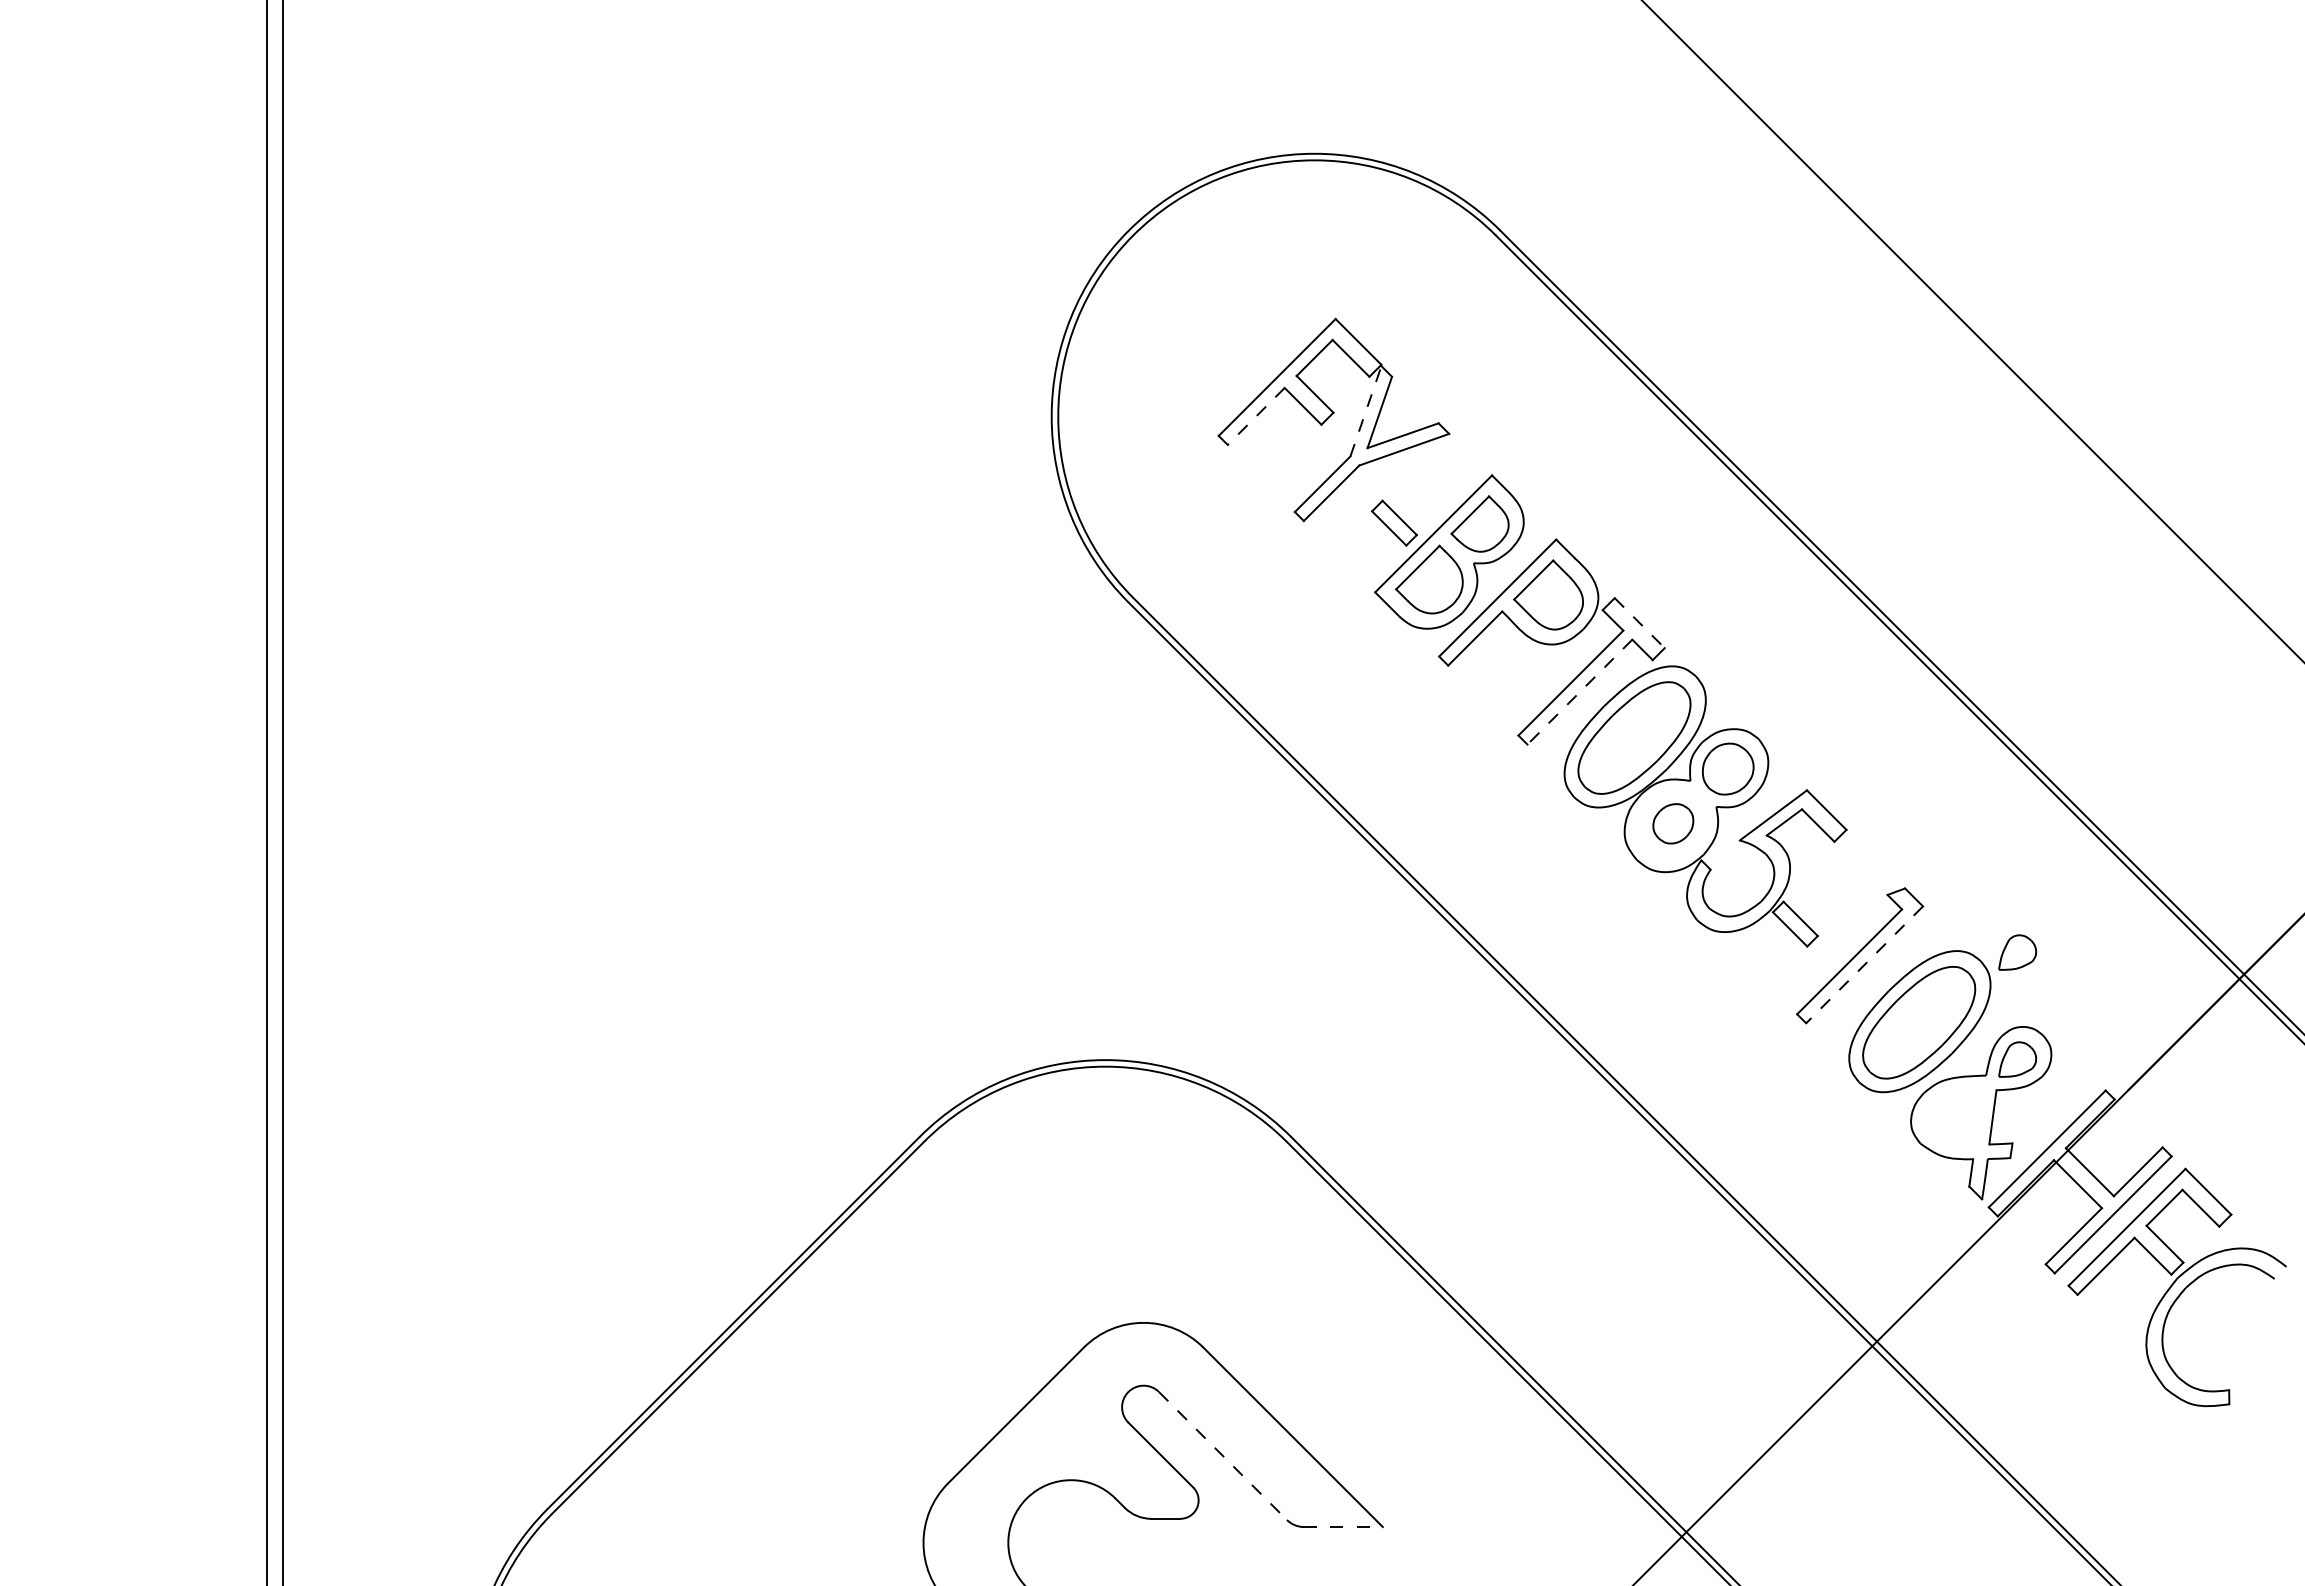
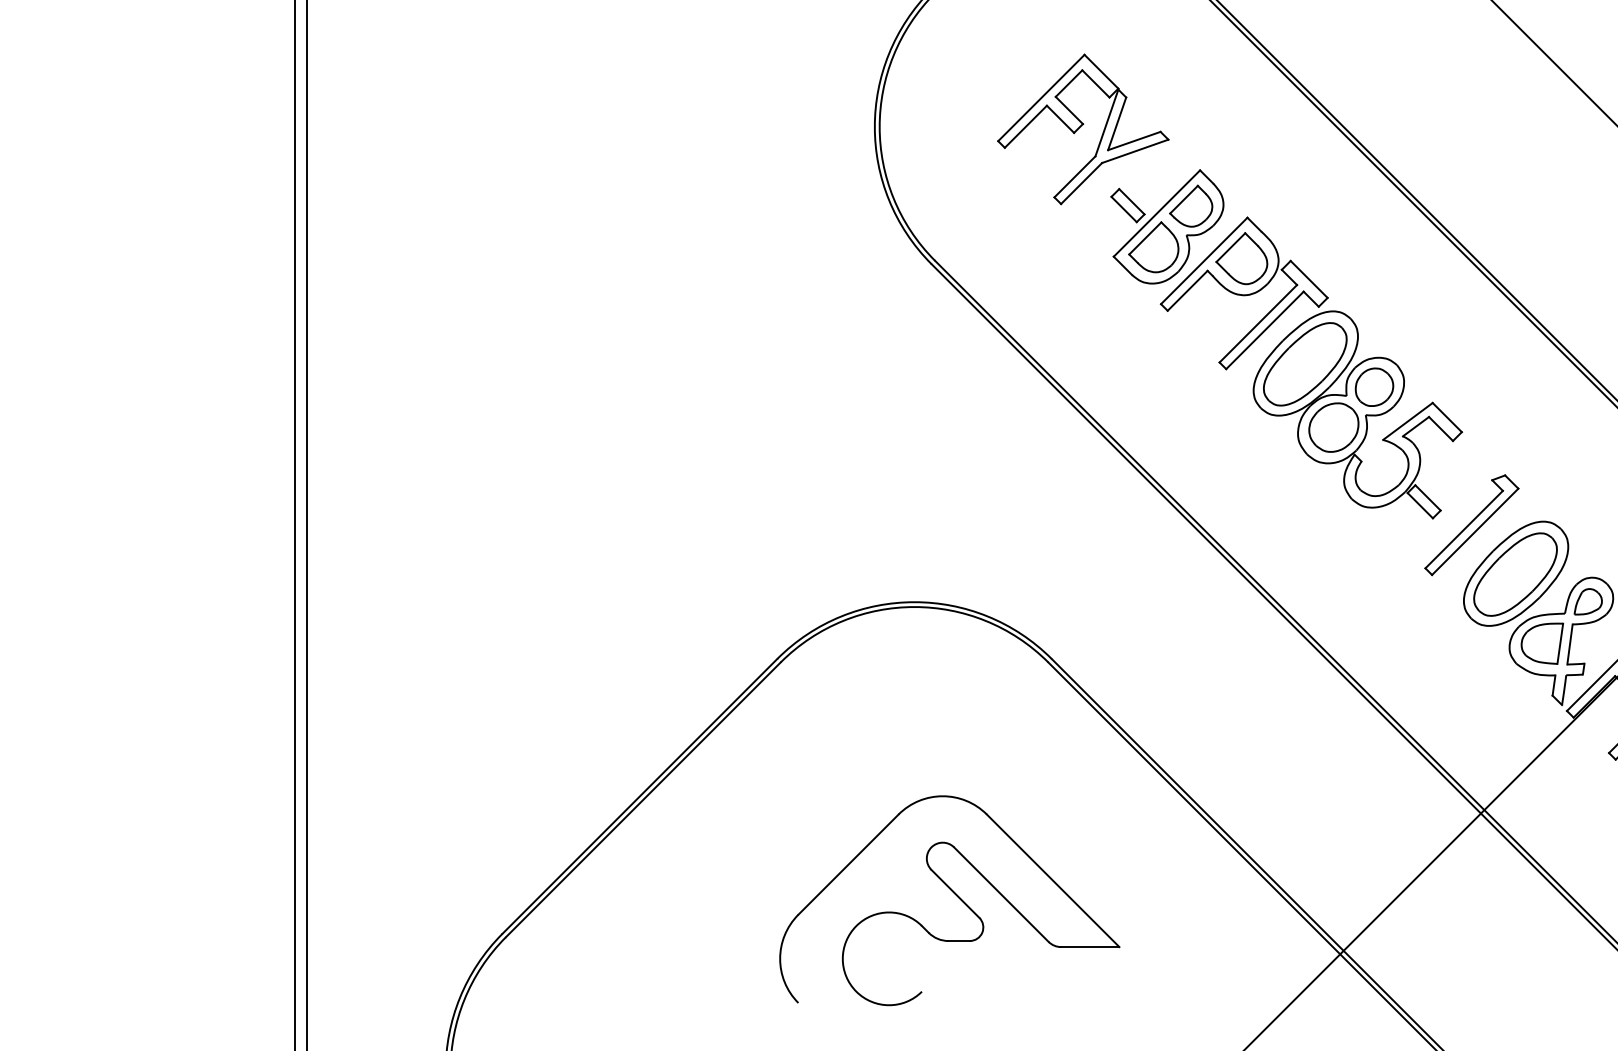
line: (1365, 411) -> (1106, 123), dashed -> solid
line: (1255, 416) -> (1025, 126), dashed -> solid
line: (1640, 623) -> (1309, 279), dashed -> solid
line: (1579, 692) -> (1264, 330), dashed -> solid
part: (1673, 823) -> (1334, 427), size x1.67
part: (2017, 952) -> (1588, 522), removed
line: (1864, 964) -> (1475, 531), dashed -> solid
part: (1955, 1116) -> (1542, 643), added
line: (1223, 1456) -> (1001, 894), dashed -> solid
line: (1343, 1527) -> (1090, 947), dashed -> solid

